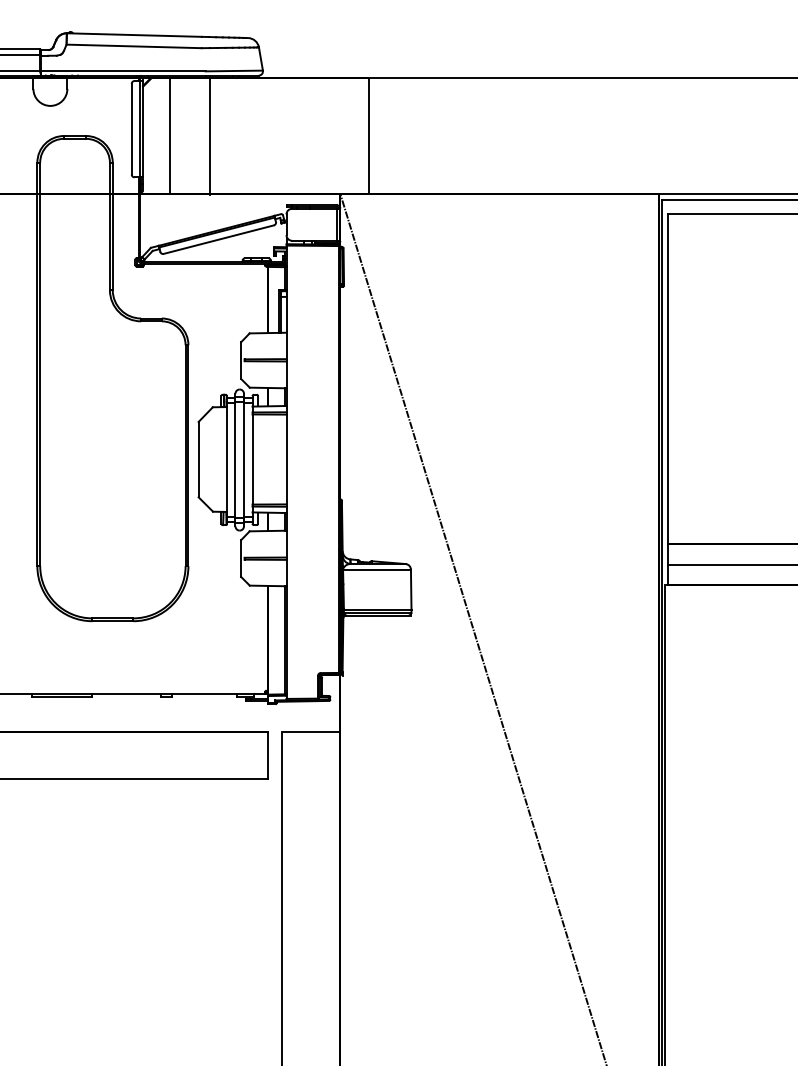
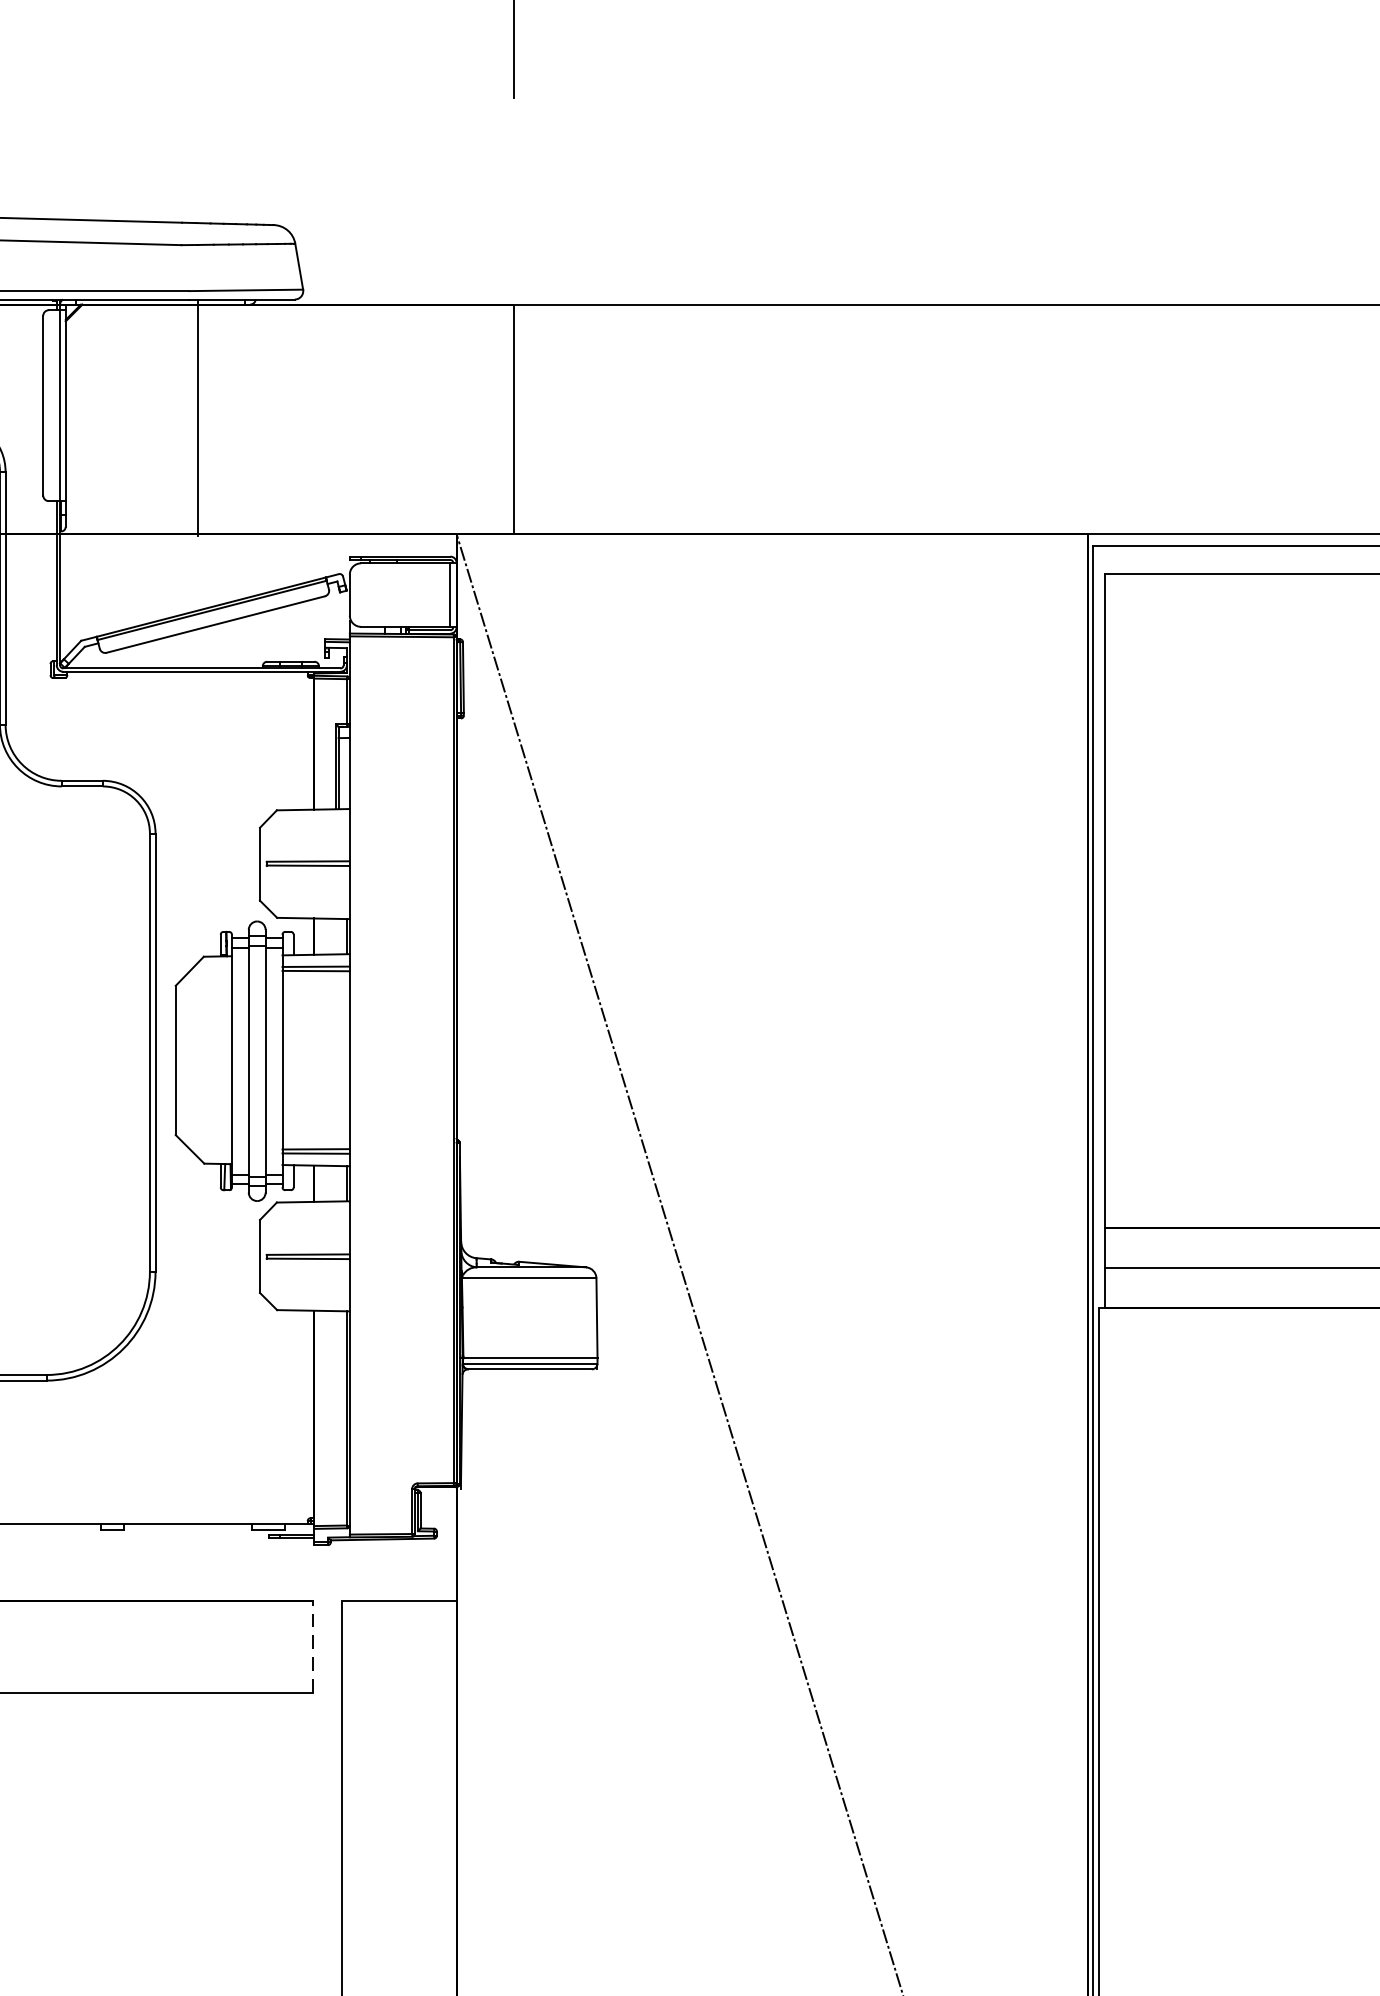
line: (169, 135) -> (118, 418), removed
line: (267, 755) -> (312, 1646), solid -> dashed

